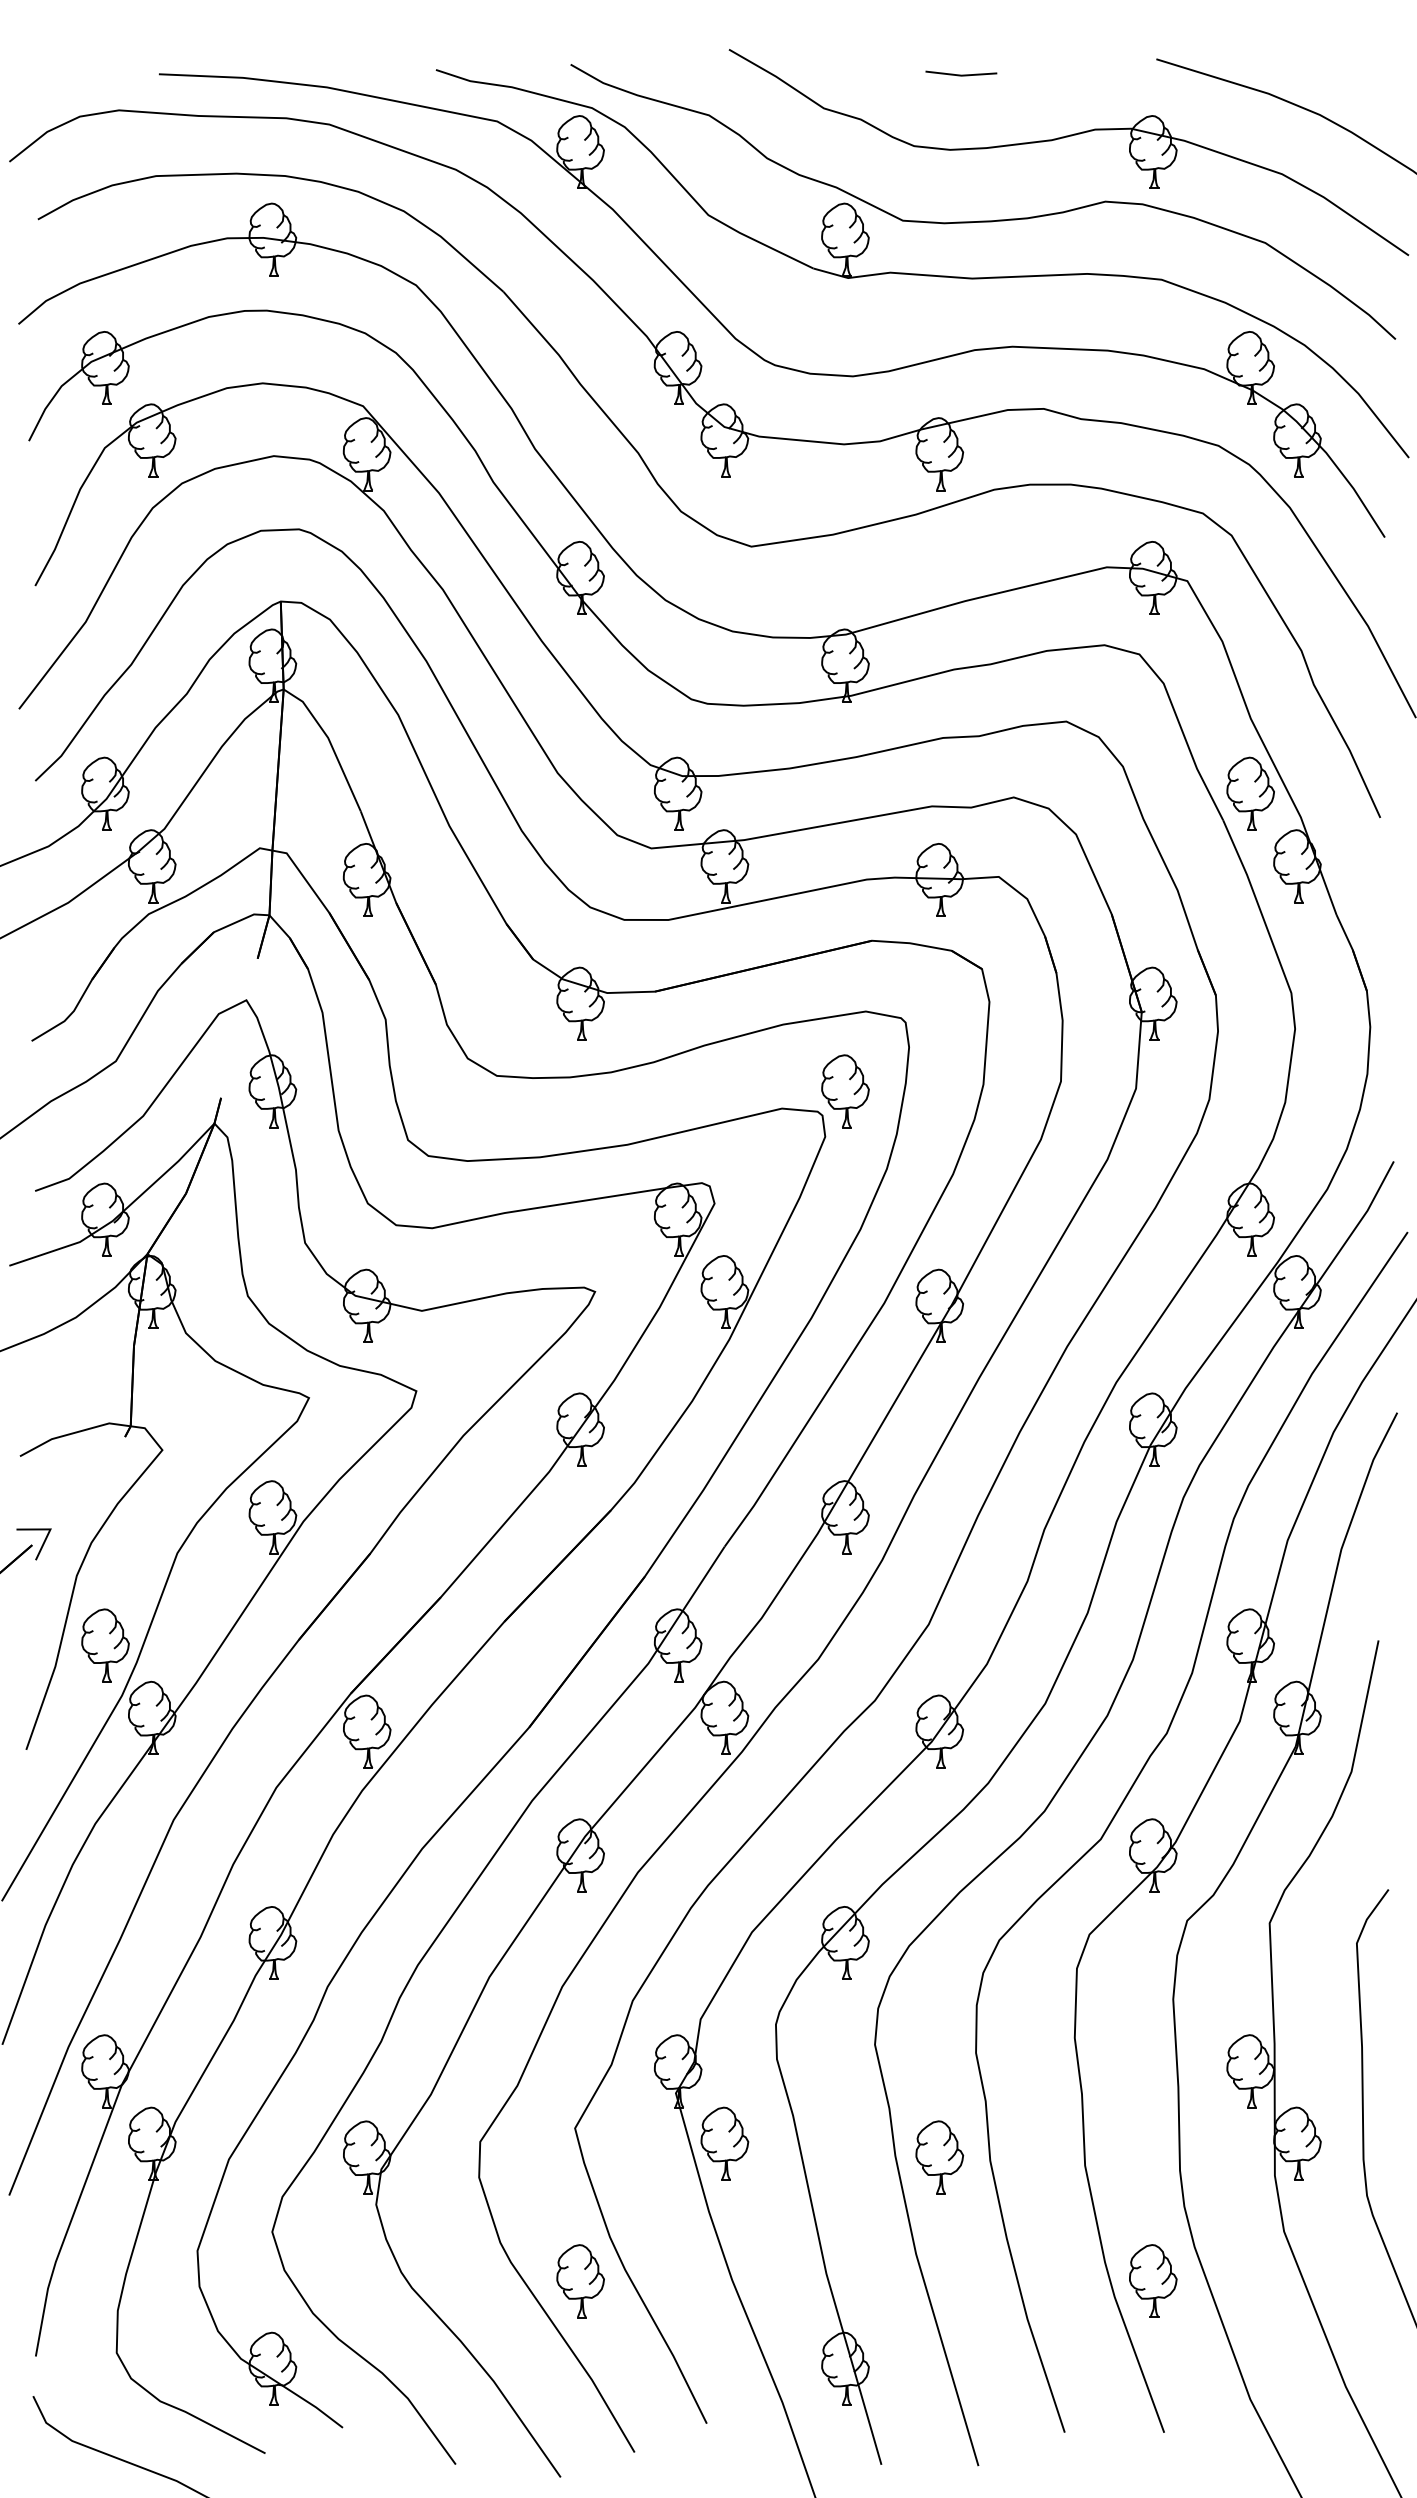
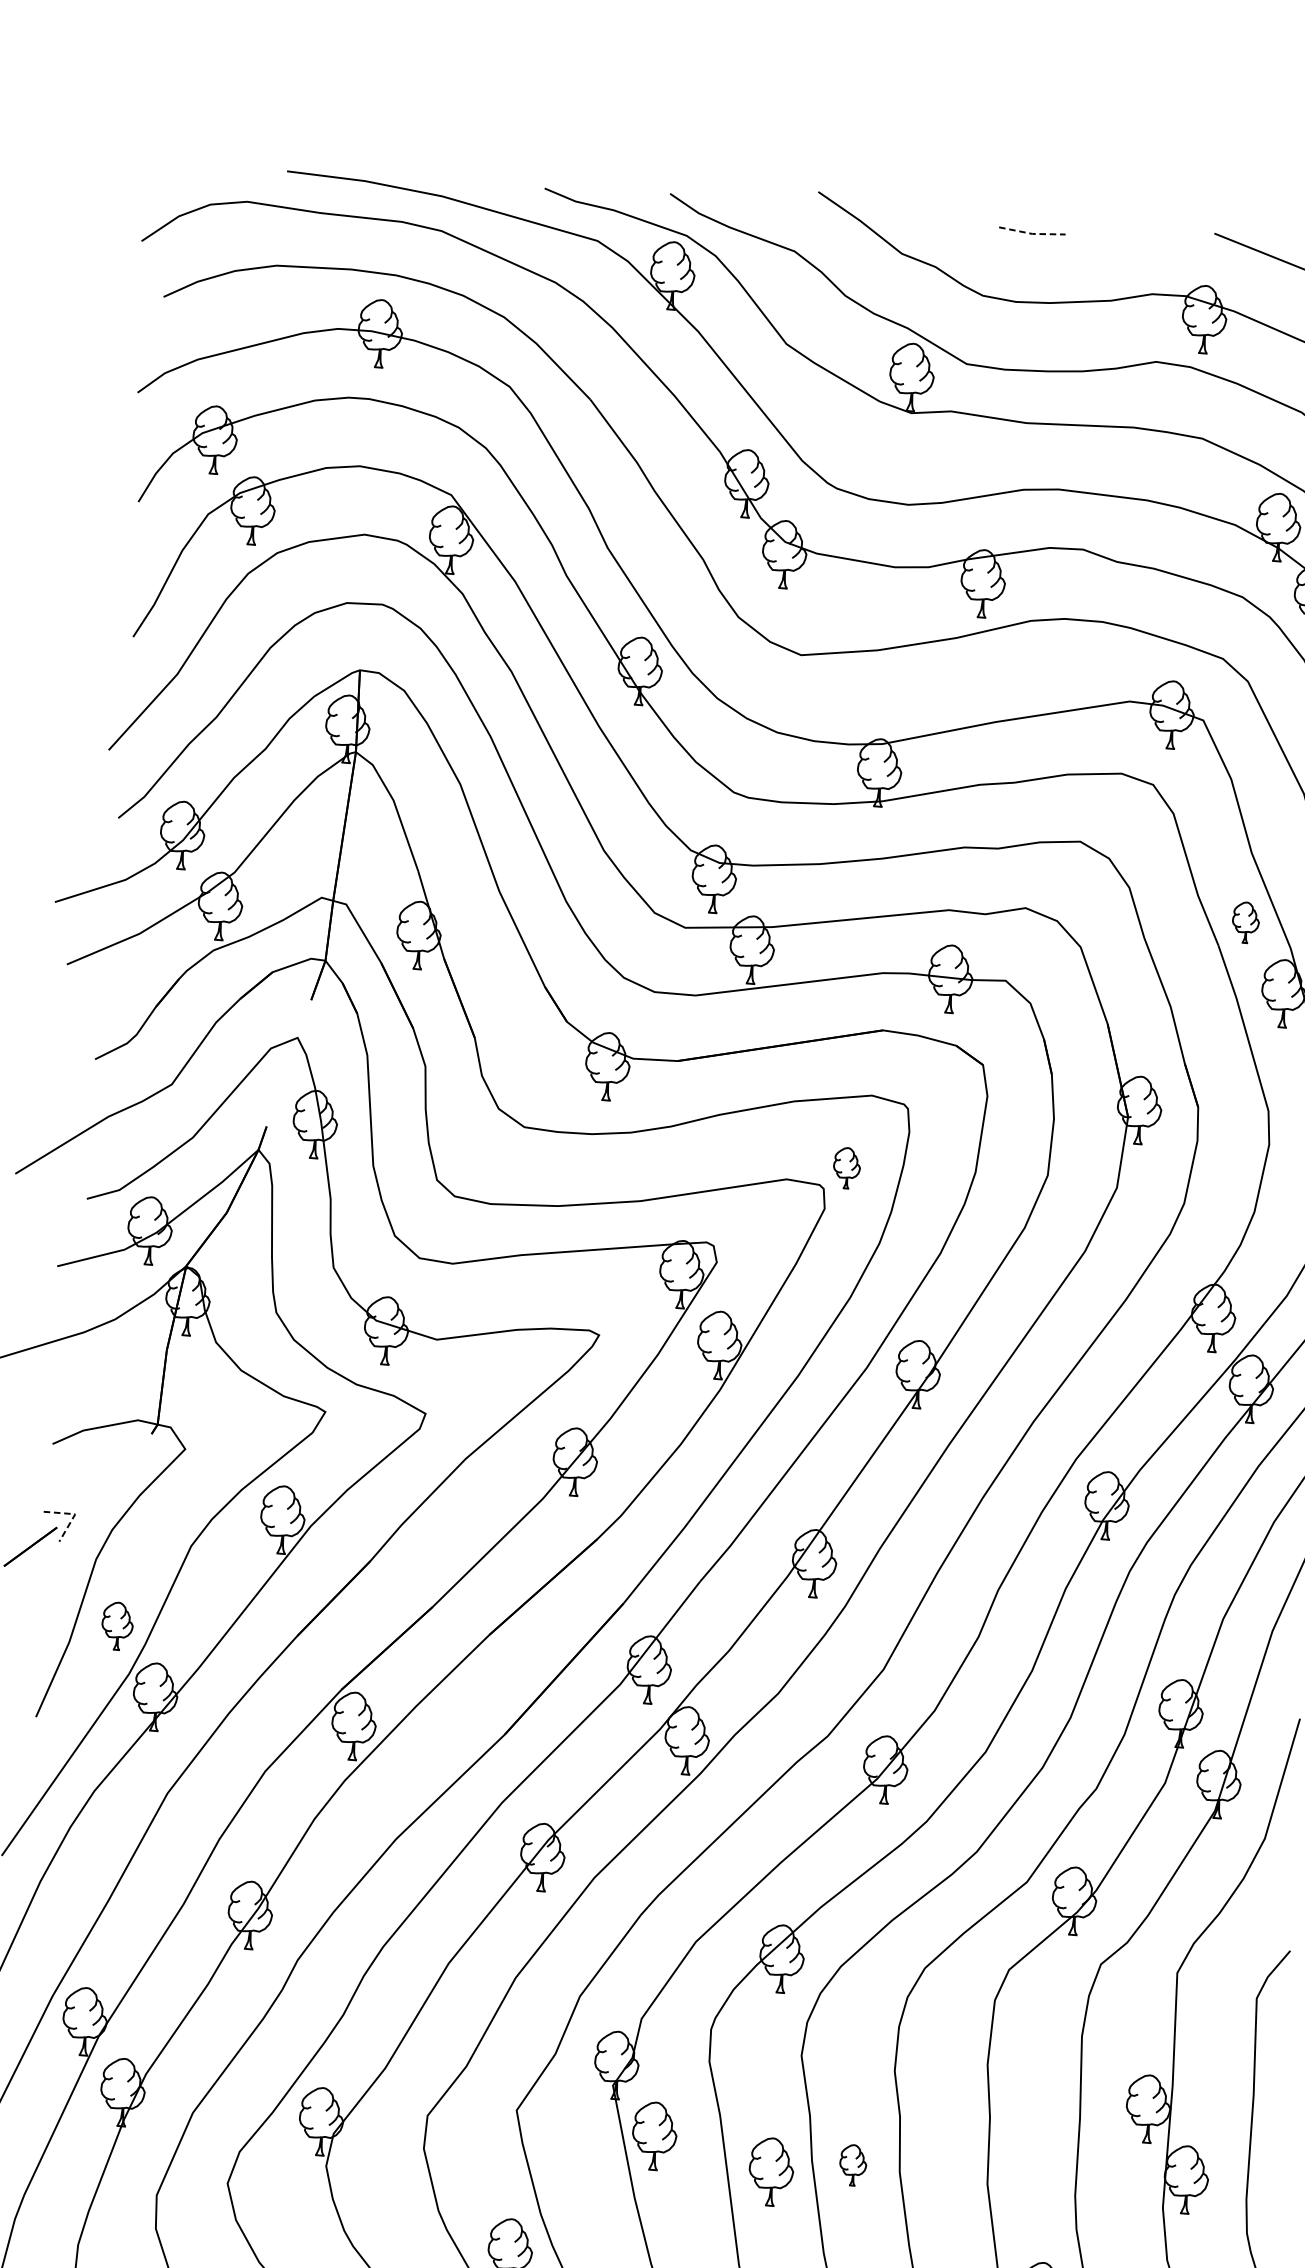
line: (961, 75) -> (1032, 233), solid -> dashed
part: (1250, 793) -> (1245, 922), size x0.6
part: (845, 1091) -> (846, 1168), size x0.6
line: (50, 1529) -> (75, 1514), solid -> dashed
part: (105, 1645) -> (117, 1626), size x0.7
part: (939, 2157) -> (852, 2165), size x0.6
part: (852, 2171) -> (771, 2171), added

